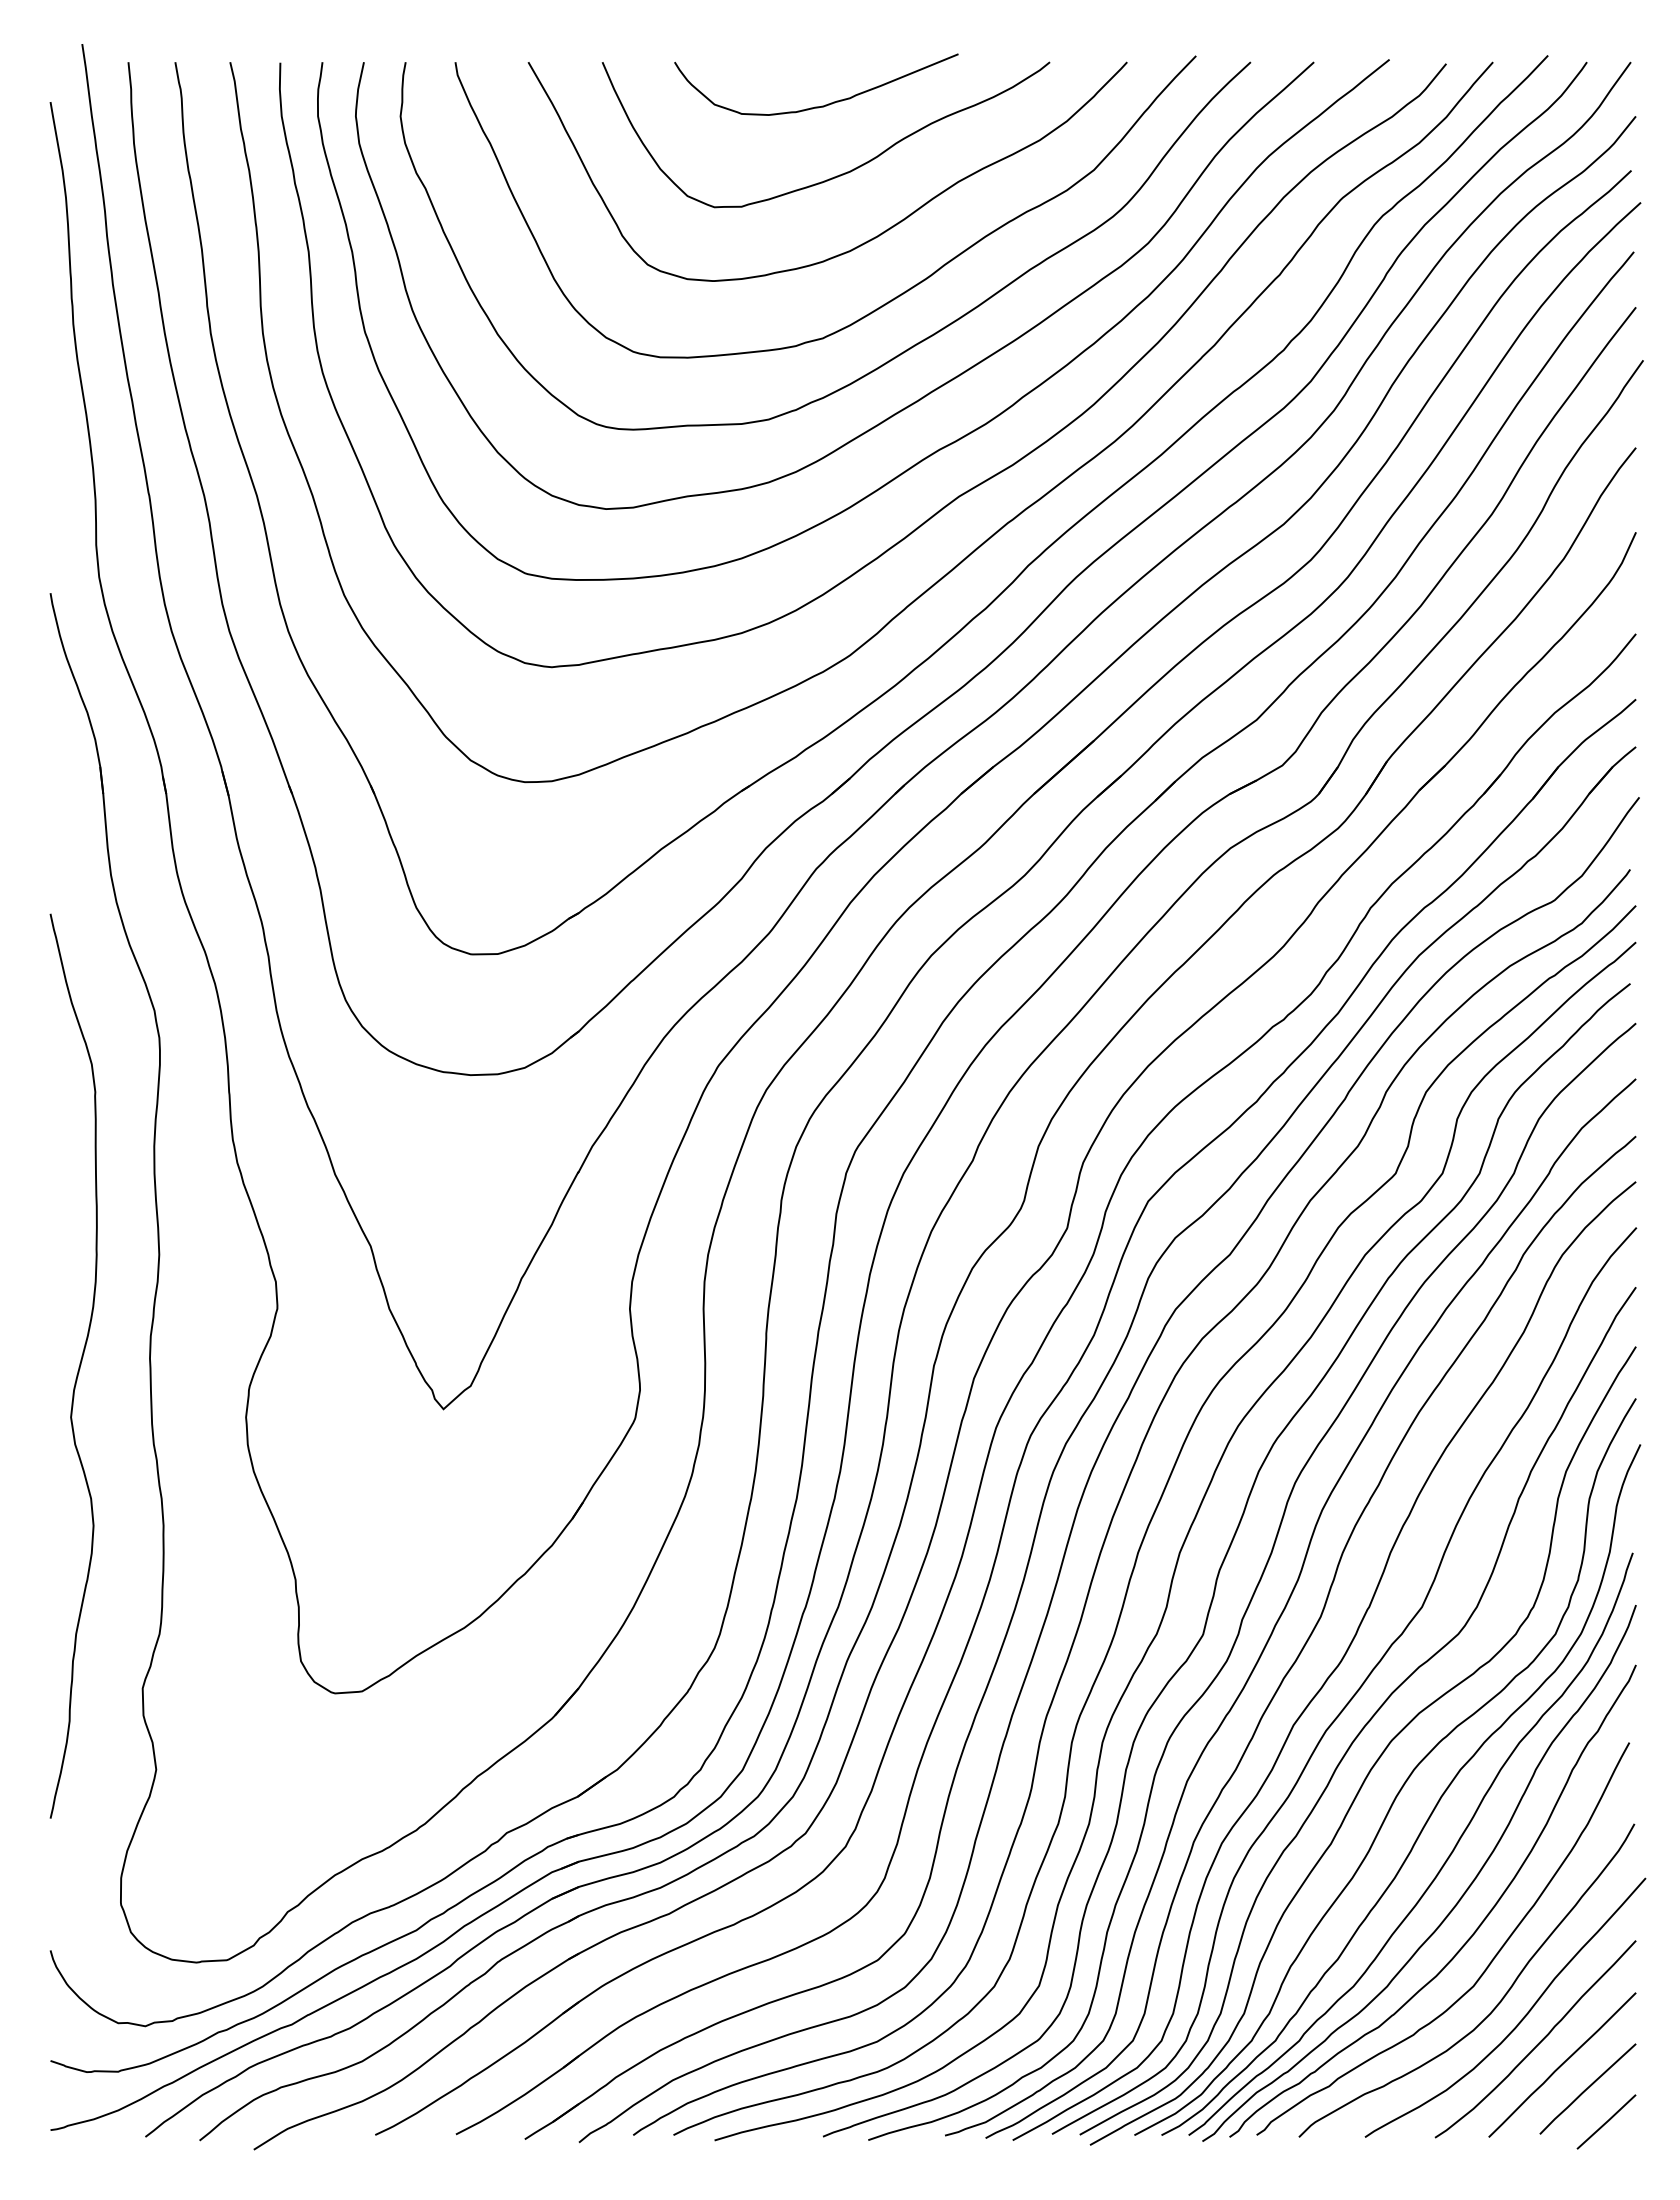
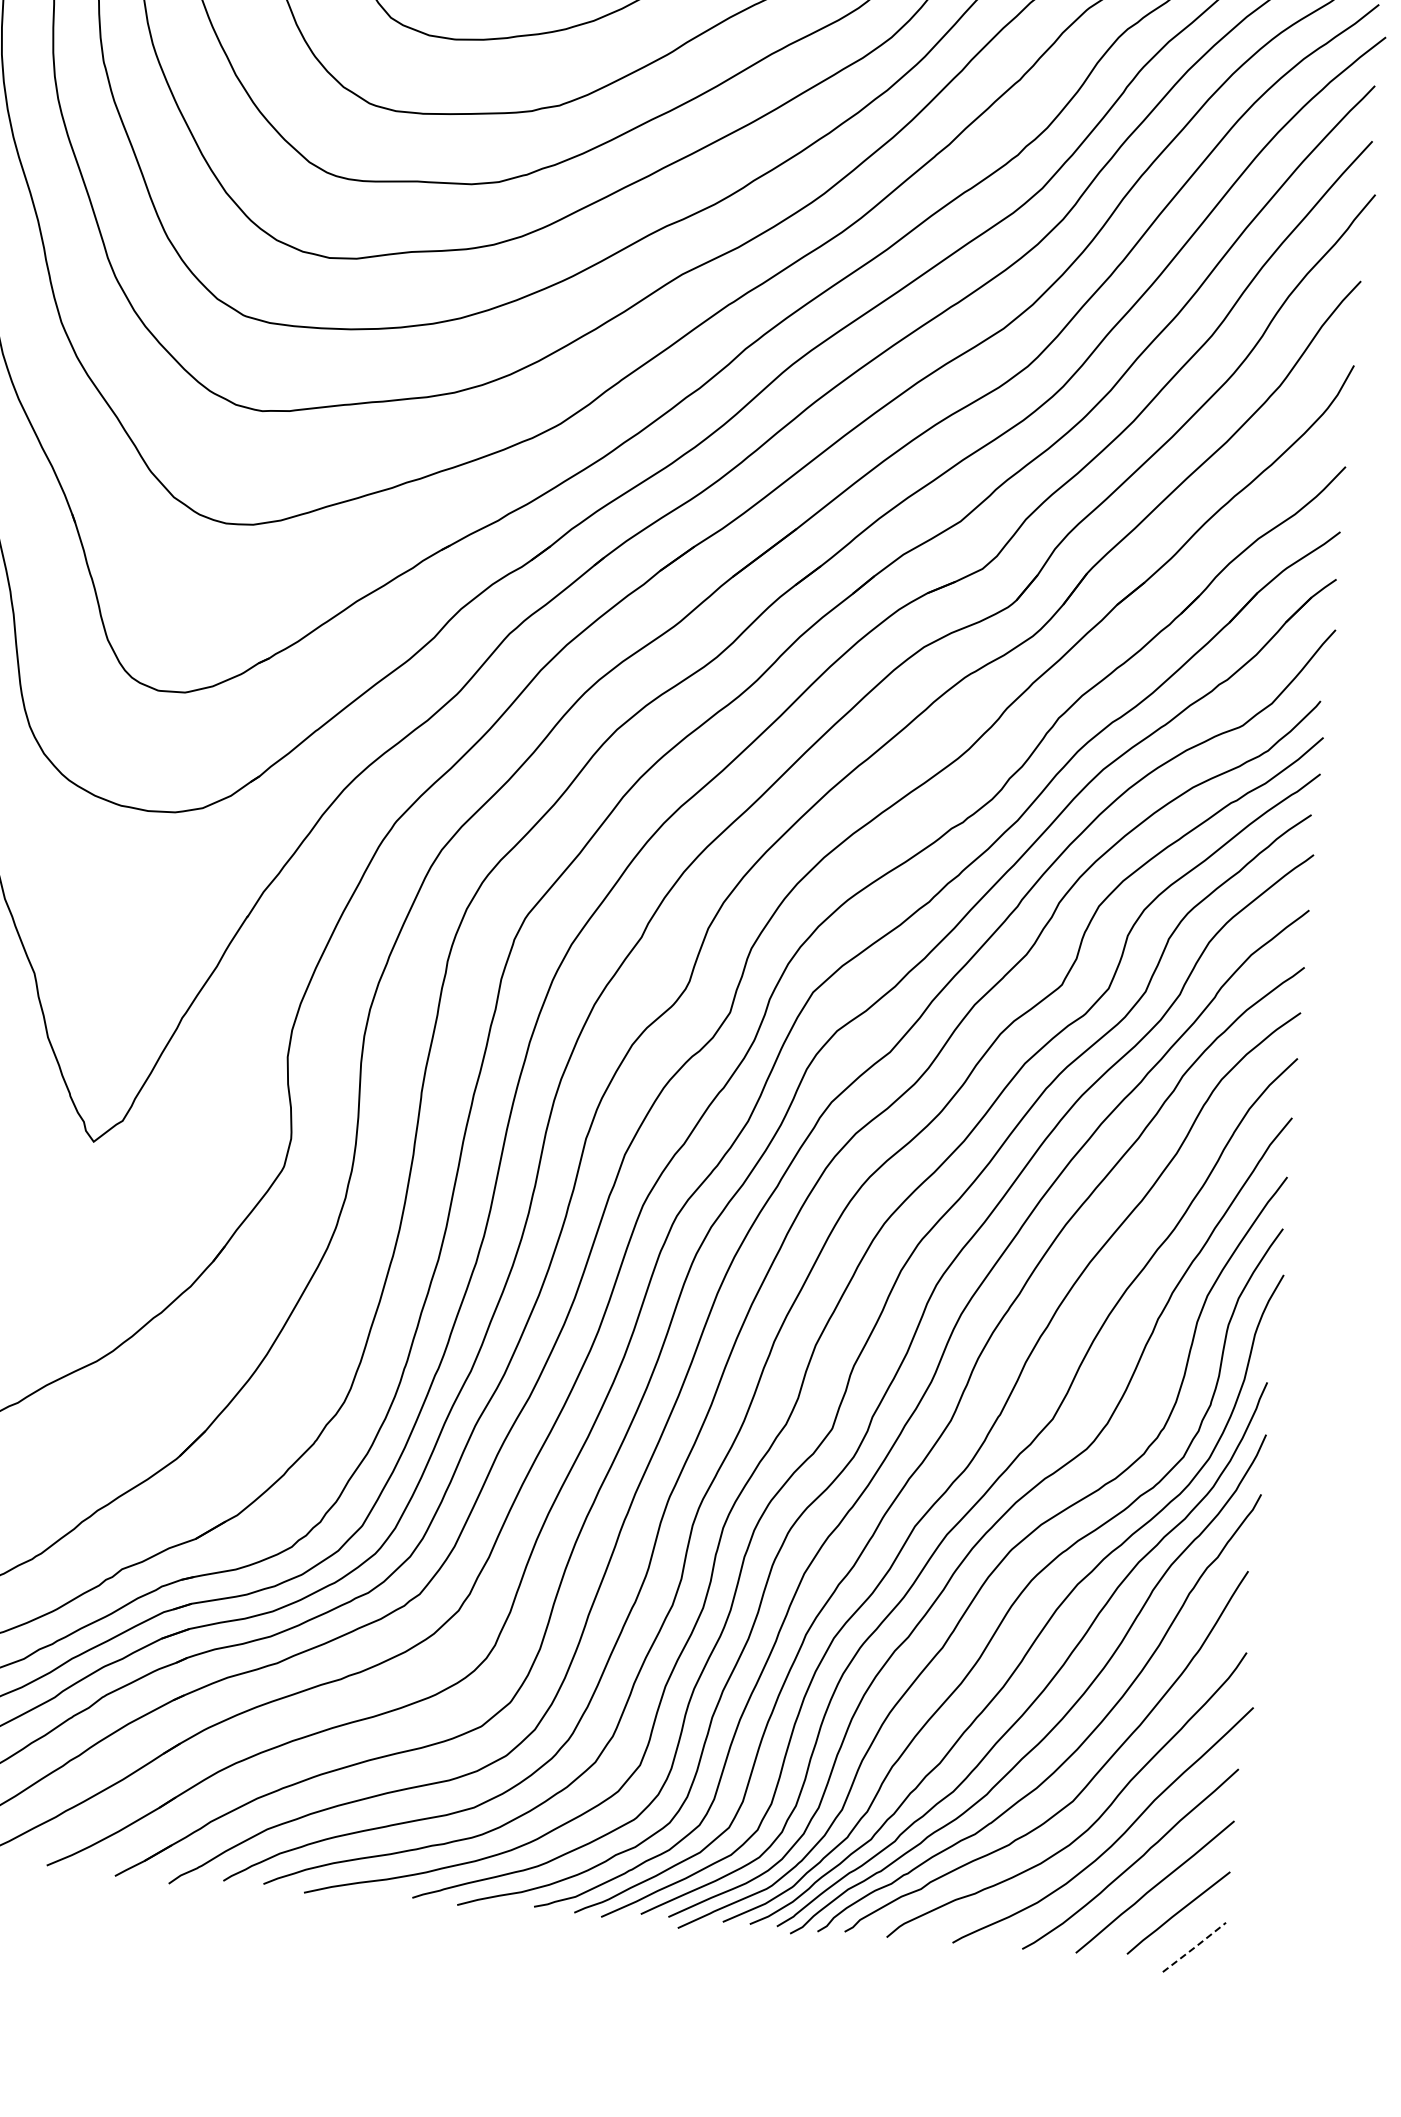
line: (1607, 2121) -> (1195, 1947), solid -> dashed

